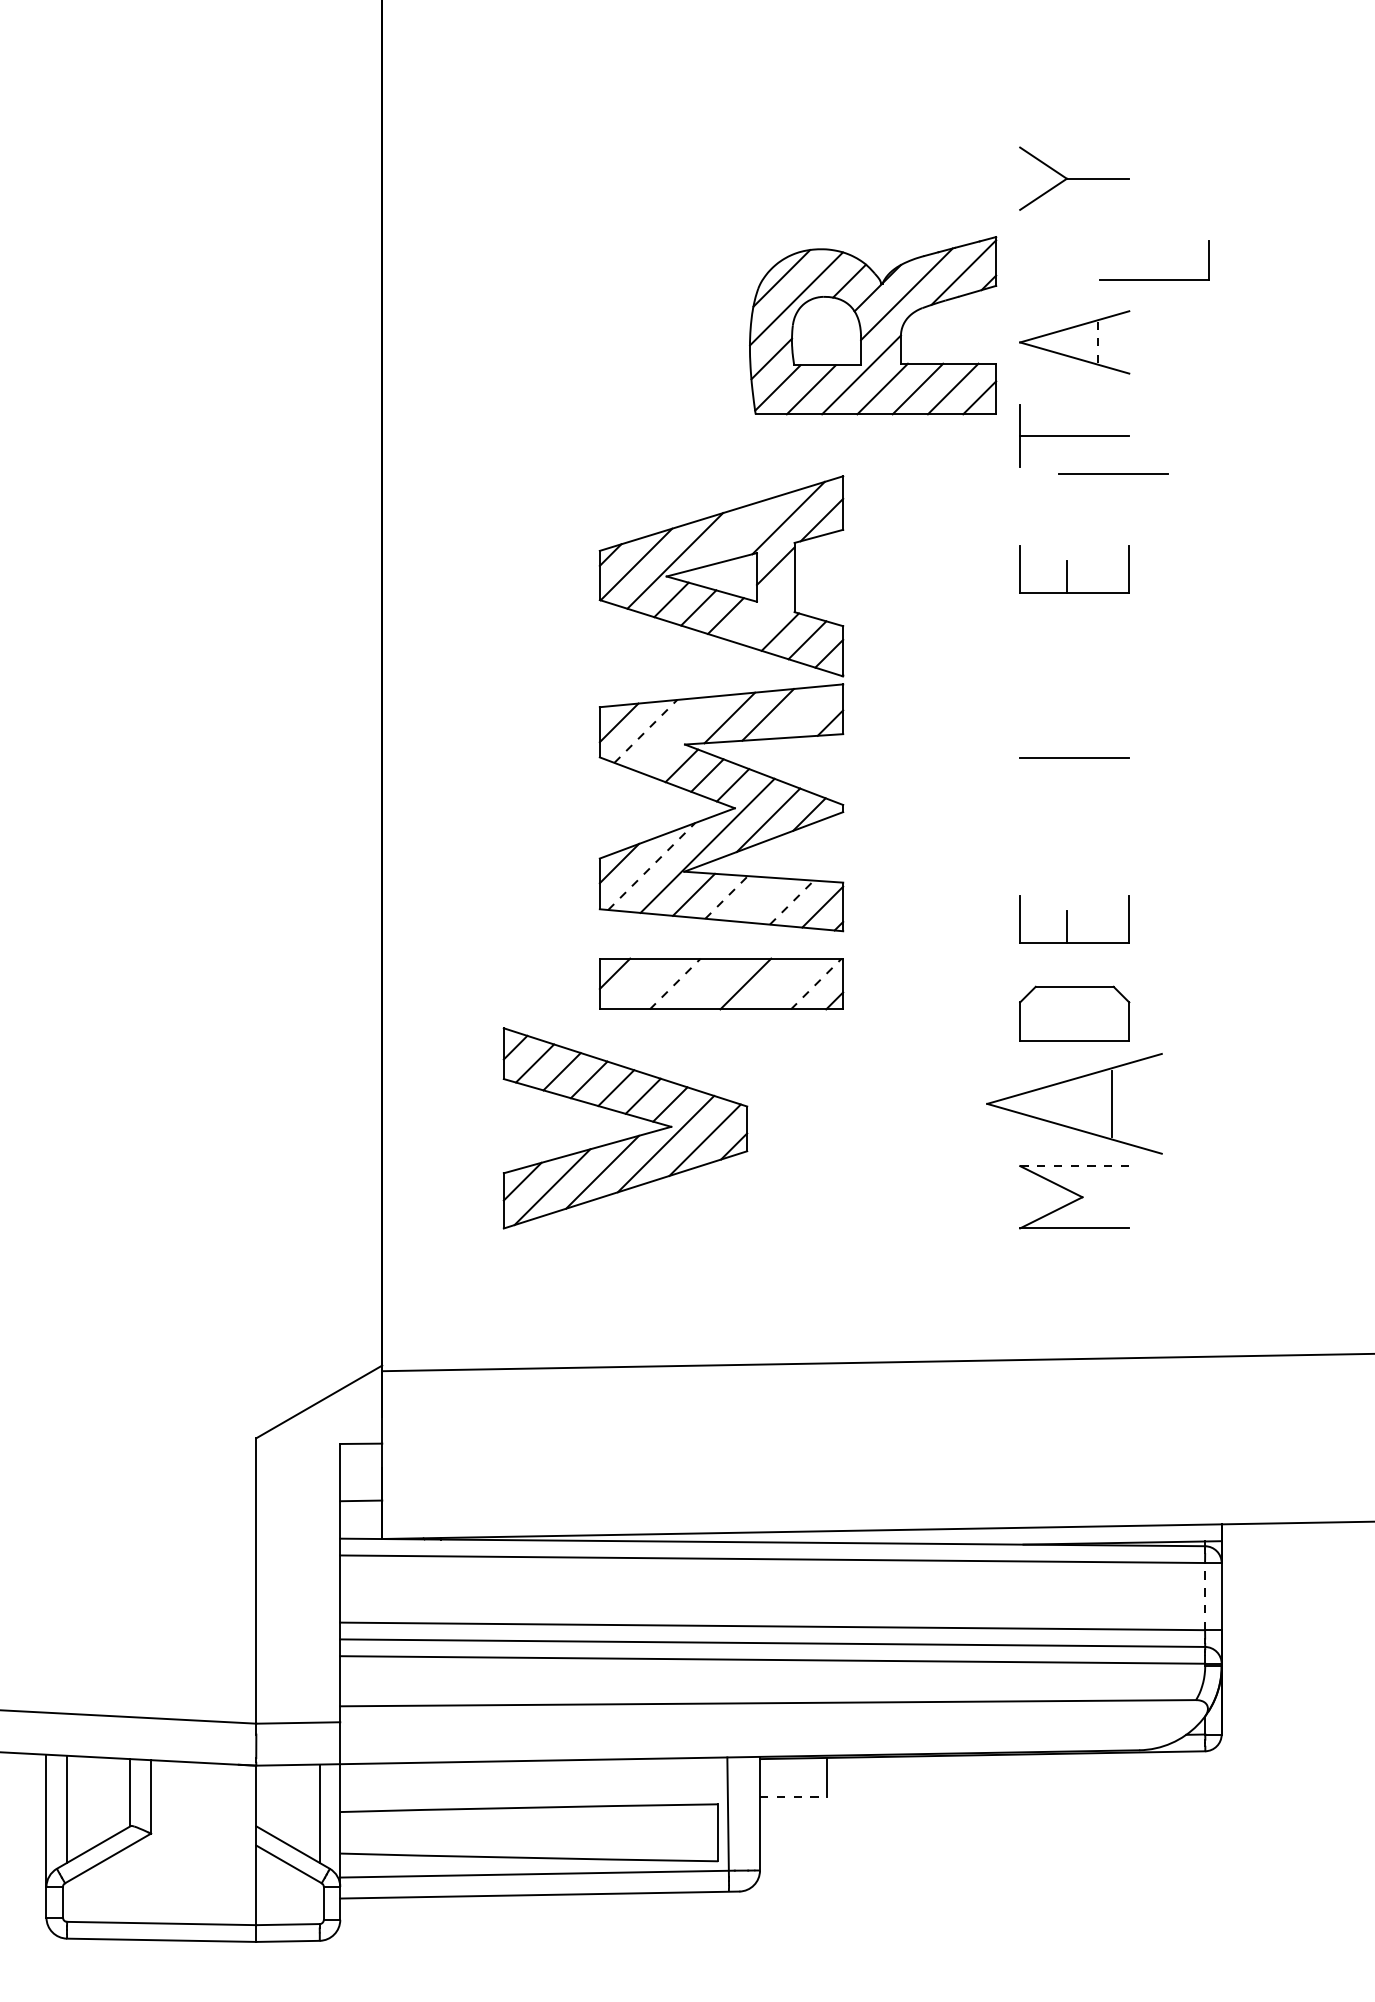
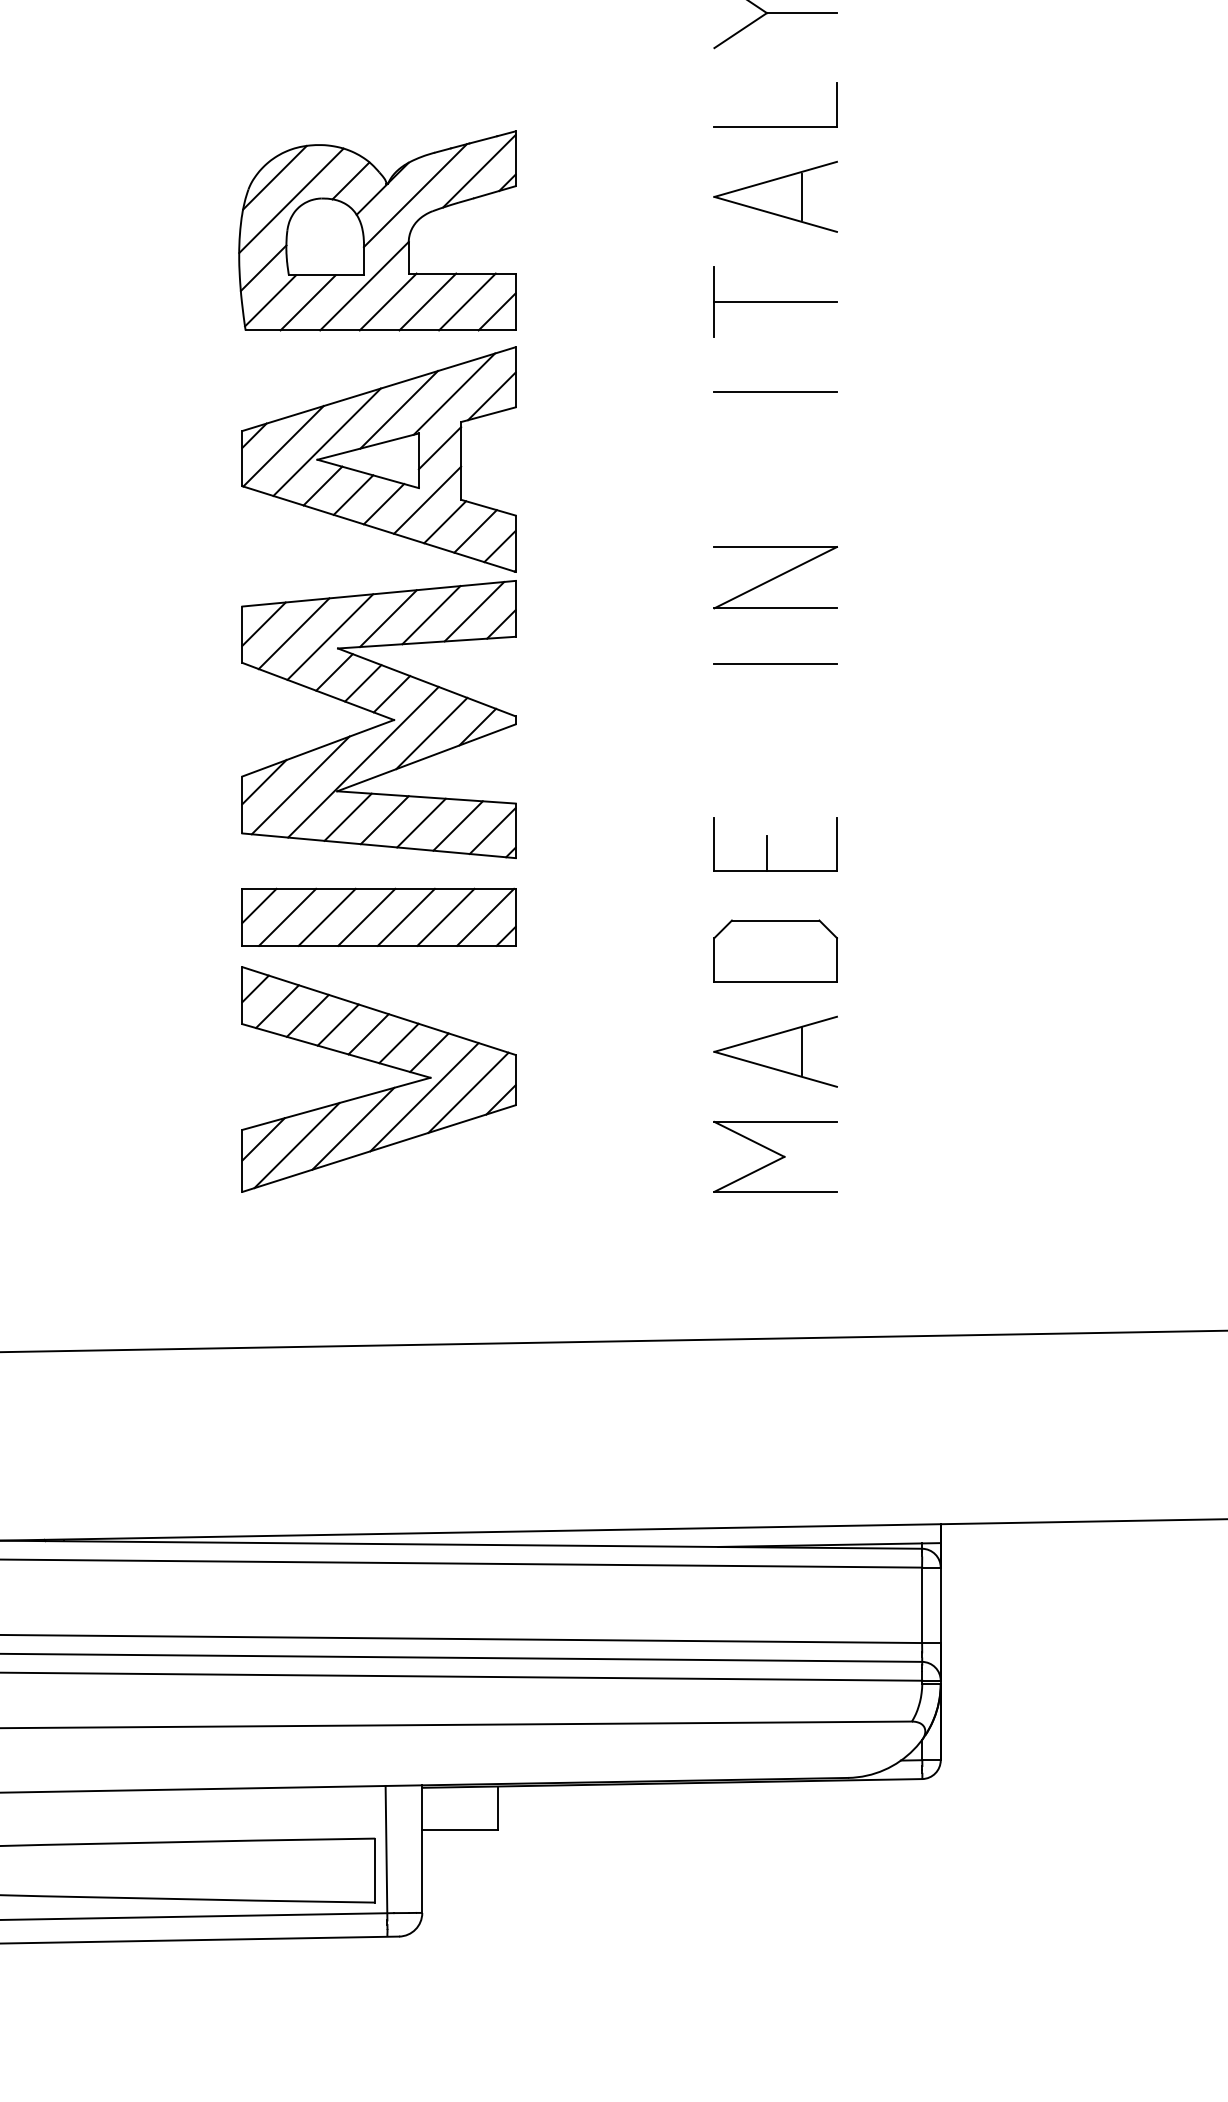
part: (1154, 279) -> (775, 126), moved
part: (873, 325) -> (377, 230), moved
line: (1098, 342) -> (802, 196), dashed -> solid
line: (1113, 473) -> (775, 391), moved
line: (739, 531) -> (399, 409), added
part: (1067, 569) -> (767, 451), removed
line: (764, 612) -> (427, 500), added
part: (1074, 681) -> (775, 577), added
line: (805, 711) -> (473, 611), added
line: (645, 731) -> (293, 633), dashed -> solid
line: (677, 734) -> (329, 637), added
line: (651, 866) -> (300, 785), dashed -> solid
line: (726, 897) -> (384, 820), dashed -> solid
line: (758, 899) -> (420, 822), added
line: (792, 902) -> (458, 825), dashed -> solid
line: (639, 983) -> (286, 916), added
line: (710, 983) -> (366, 916), added
line: (780, 983) -> (445, 916), added
line: (675, 984) -> (327, 917), dashed -> solid
line: (816, 984) -> (485, 917), dashed -> solid
part: (1074, 1103) -> (775, 1051), size x0.62
part: (628, 1137) -> (382, 1089), moved
line: (1074, 1166) -> (775, 1122), dashed -> solid
line: (1205, 1596) -> (922, 1605), dashed -> solid
line: (793, 1796) -> (459, 1829), dashed -> solid

